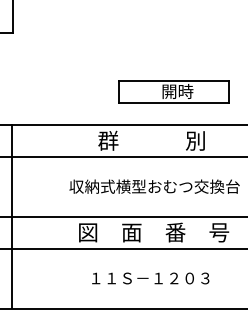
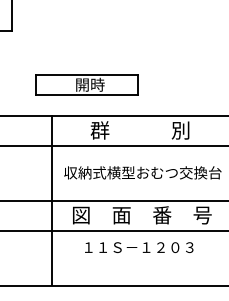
part: (173, 91) -> (86, 84), moved
line: (12, 216) -> (52, 200), moved
text: (150, 278) -> (139, 247), moved

